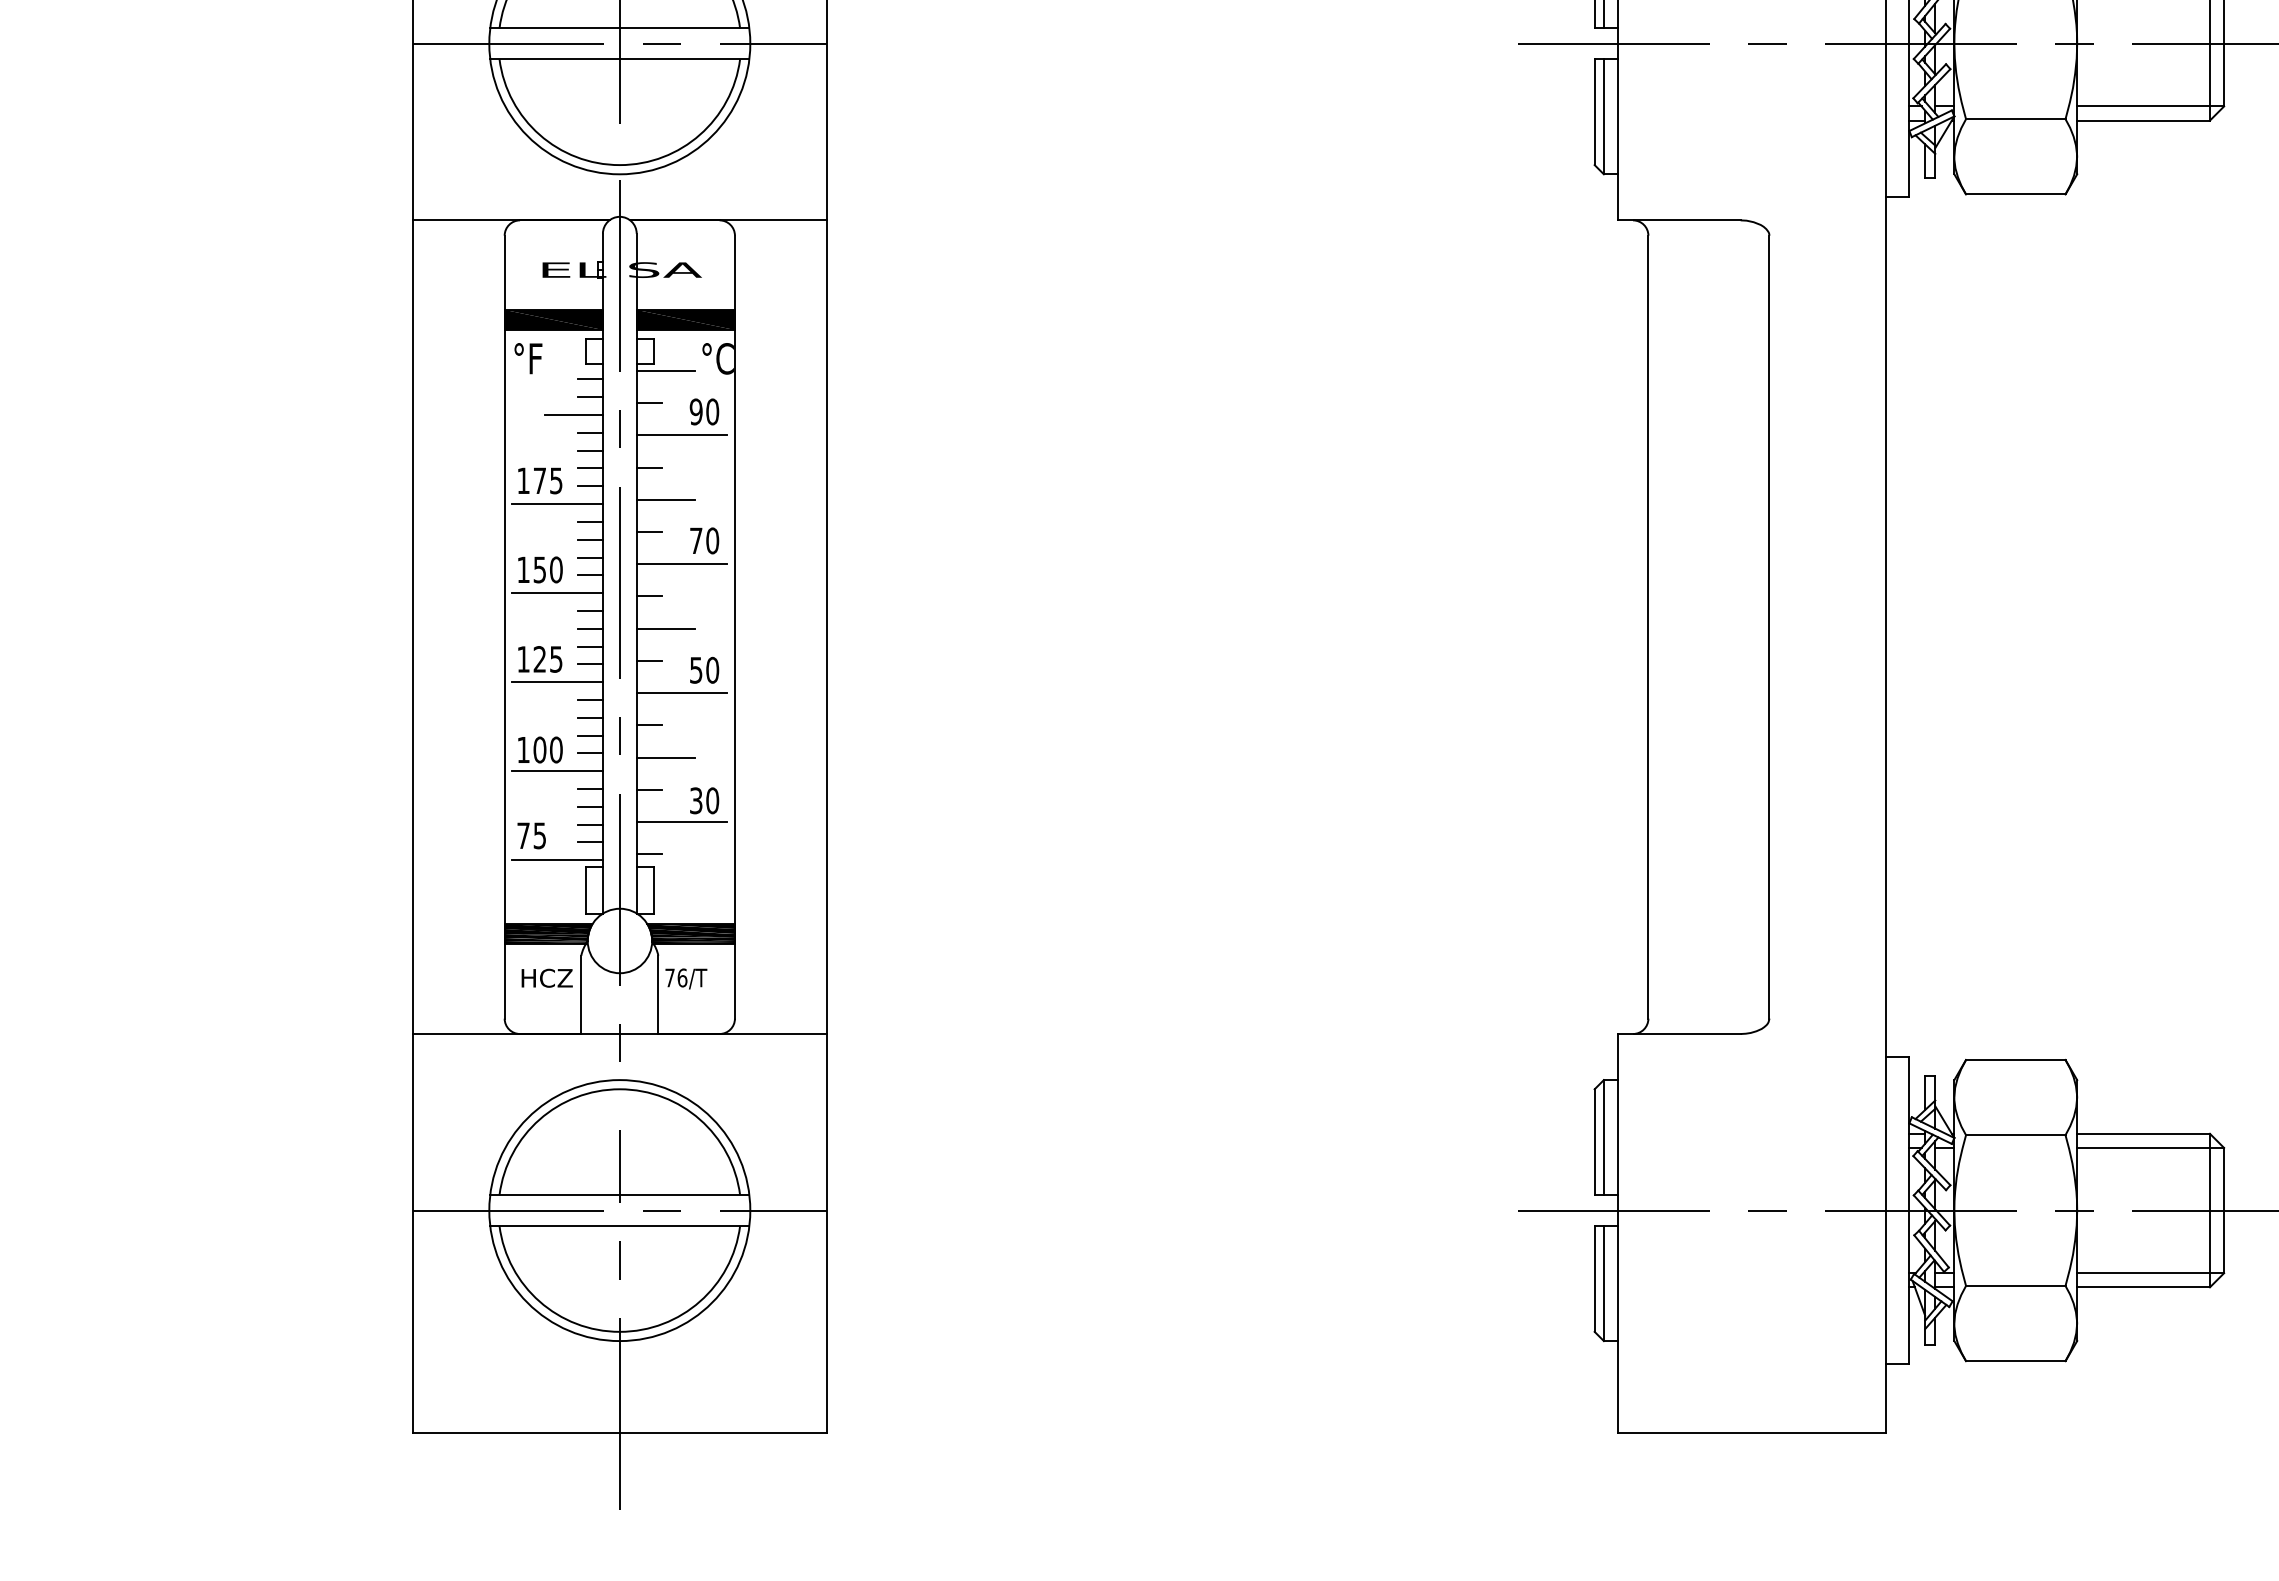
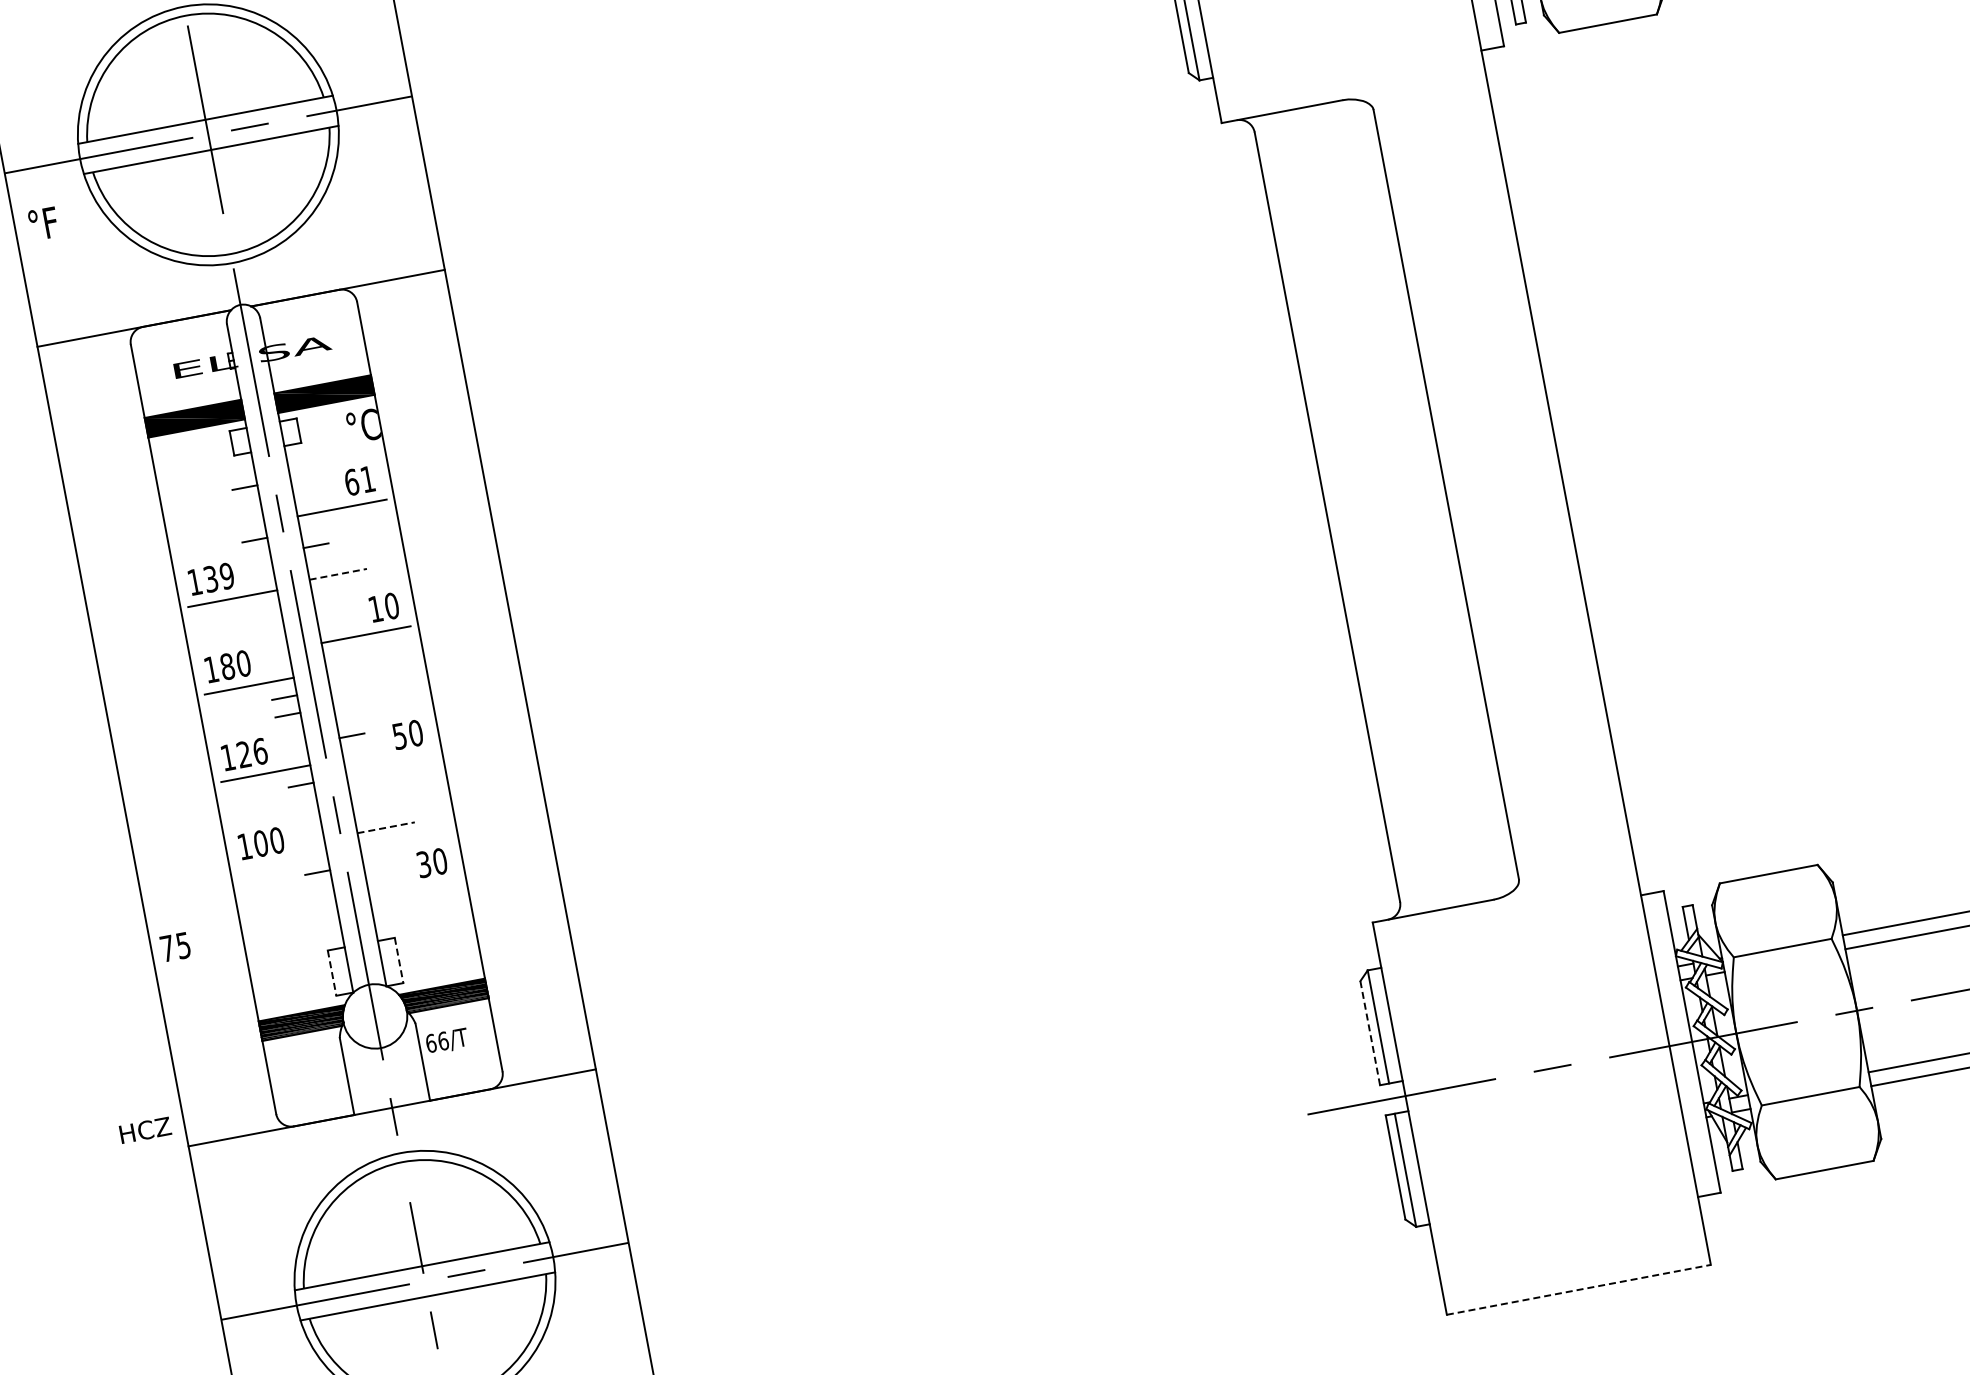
text: (528, 358) -> (43, 223), moved
line: (665, 370) -> (313, 447), removed
line: (589, 379) -> (240, 470), removed
line: (649, 403) -> (304, 482), removed
text: (704, 411) -> (359, 480), 90 -> 61
line: (573, 415) -> (231, 508), removed
line: (589, 432) -> (250, 522), removed
line: (589, 468) -> (257, 557), removed
text: (547, 480) -> (218, 577), 175 -> 139
line: (589, 486) -> (260, 575), removed
line: (666, 499) -> (338, 573), solid -> dashed
line: (589, 521) -> (267, 609), removed
line: (649, 532) -> (328, 609), removed
line: (589, 539) -> (270, 627), removed
text: (696, 540) -> (375, 608), 70 -> 10
line: (589, 557) -> (273, 645), removed
text: (539, 569) -> (227, 666), 150 -> 180
line: (589, 575) -> (277, 662), removed
line: (649, 596) -> (340, 672), removed
line: (665, 628) -> (361, 700), removed
line: (589, 646) -> (290, 732), removed
text: (556, 659) -> (260, 751), 125 -> 126
line: (589, 664) -> (293, 750), removed
line: (681, 693) -> (389, 761), removed
line: (589, 717) -> (303, 802), removed
line: (649, 725) -> (364, 799), removed
line: (589, 735) -> (307, 820), removed
line: (589, 753) -> (310, 837), removed
line: (666, 757) -> (386, 827), solid -> dashed
line: (557, 771) -> (282, 861), removed
line: (649, 789) -> (375, 862), removed
line: (589, 806) -> (320, 889), removed
line: (681, 822) -> (413, 888), removed
line: (589, 824) -> (323, 907), removed
text: (531, 835) -> (175, 946), moved
line: (589, 842) -> (326, 925), removed
line: (649, 854) -> (388, 925), removed
line: (557, 860) -> (298, 948), removed
line: (585, 890) -> (331, 973), solid -> dashed
line: (653, 890) -> (398, 960), solid -> dashed
text: (546, 977) -> (144, 1129), moved
text: (669, 977) -> (430, 1043), 76/T -> 66/T
line: (1594, 1142) -> (1370, 1033), solid -> dashed
line: (1752, 1433) -> (1579, 1290), solid -> dashed

